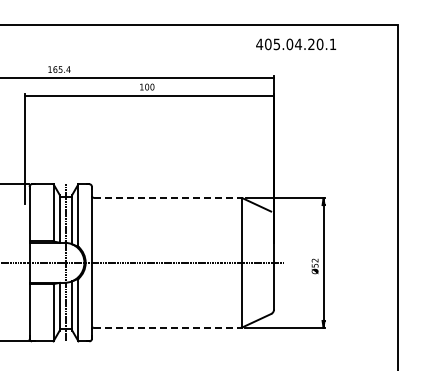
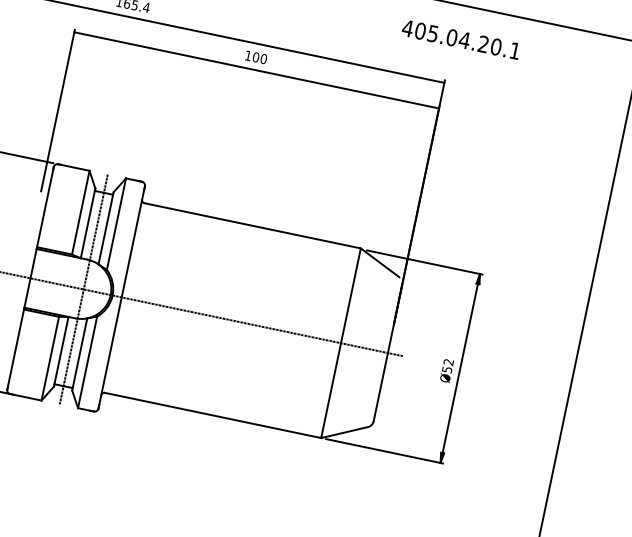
text: (296, 44) -> (461, 39), moved
line: (167, 197) -> (252, 225), dashed -> solid
line: (167, 327) -> (212, 415), dashed -> solid

